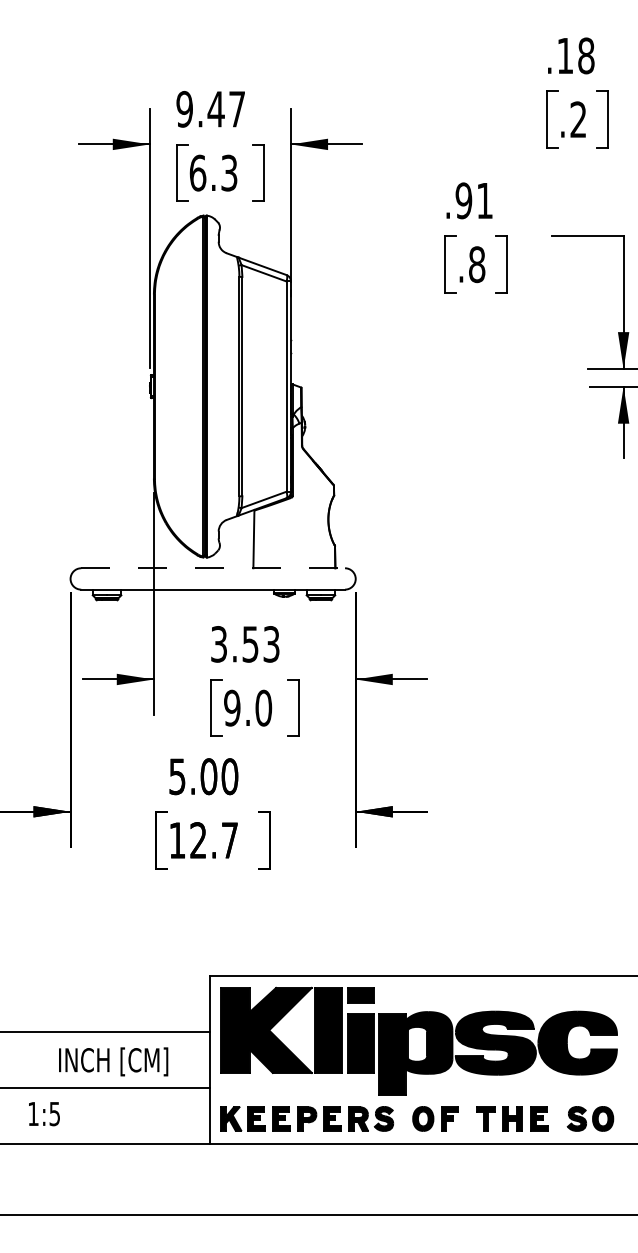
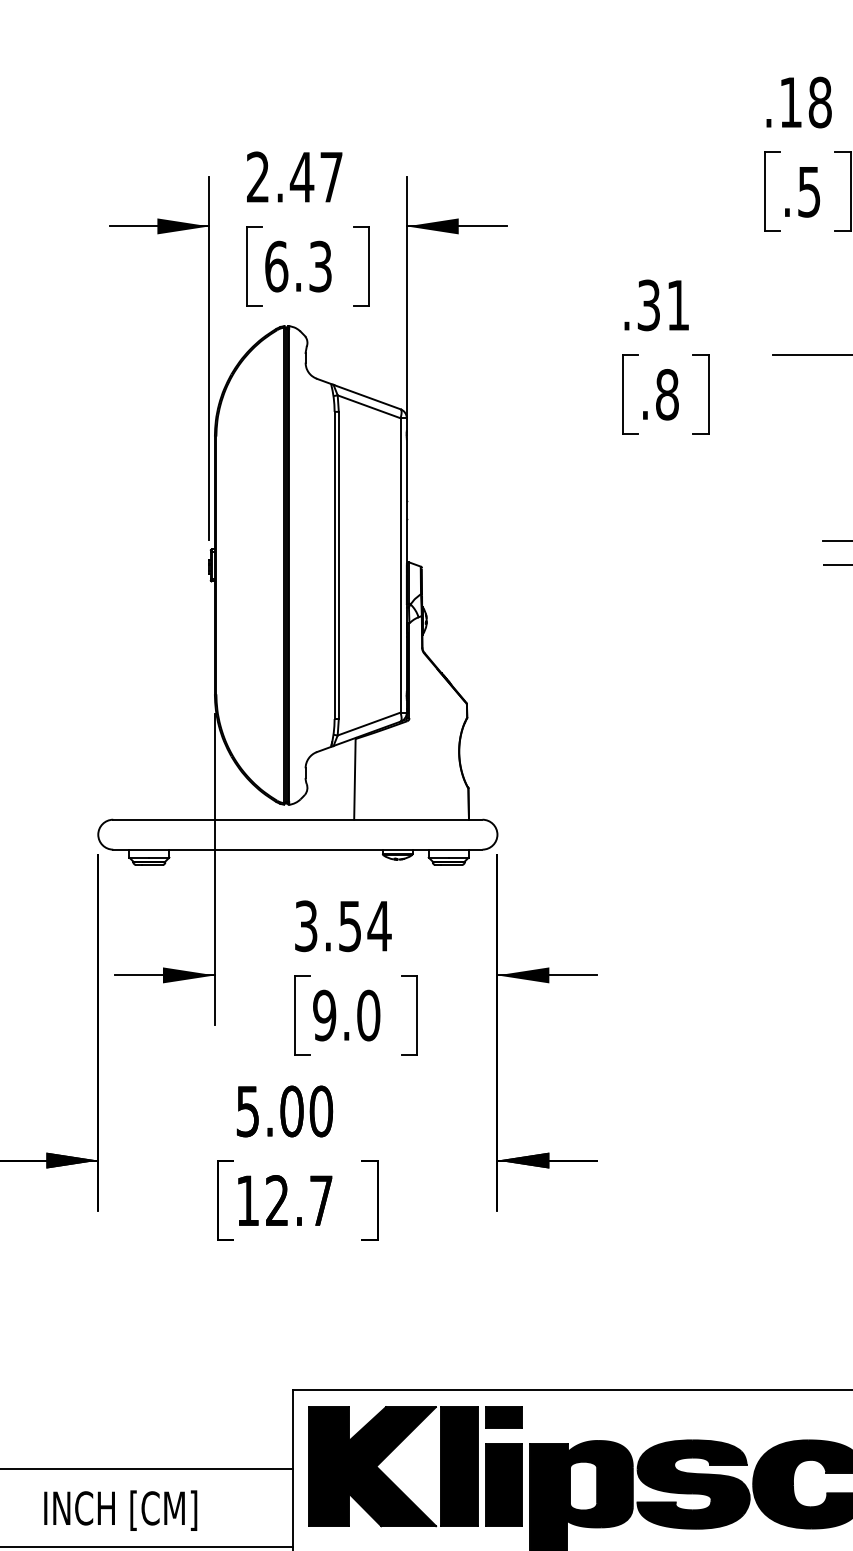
text: (184, 109) -> (257, 177), 9.47 -> 2.47
text: (578, 119) -> (809, 191), .2 -> .5
text: (463, 200) -> (648, 304), .91 -> .31
line: (213, 568) -> (298, 820), dashed -> solid
text: (271, 644) -> (379, 926), 3.53 -> 3.54
text: (113, 1061) -> (120, 1510), moved

